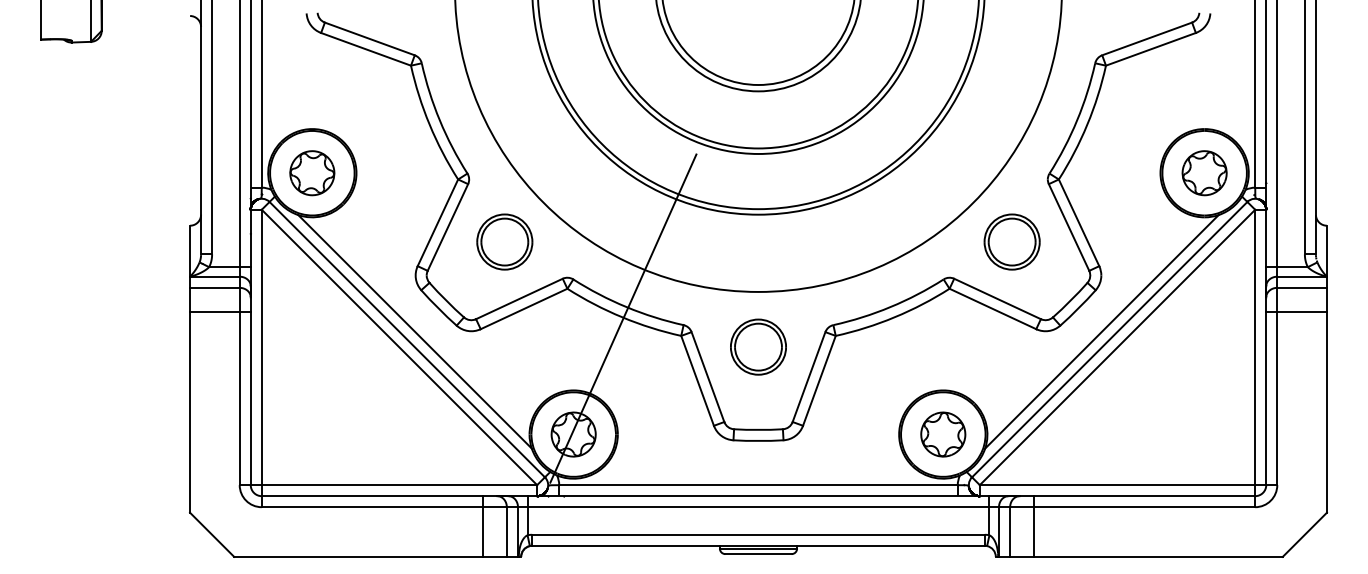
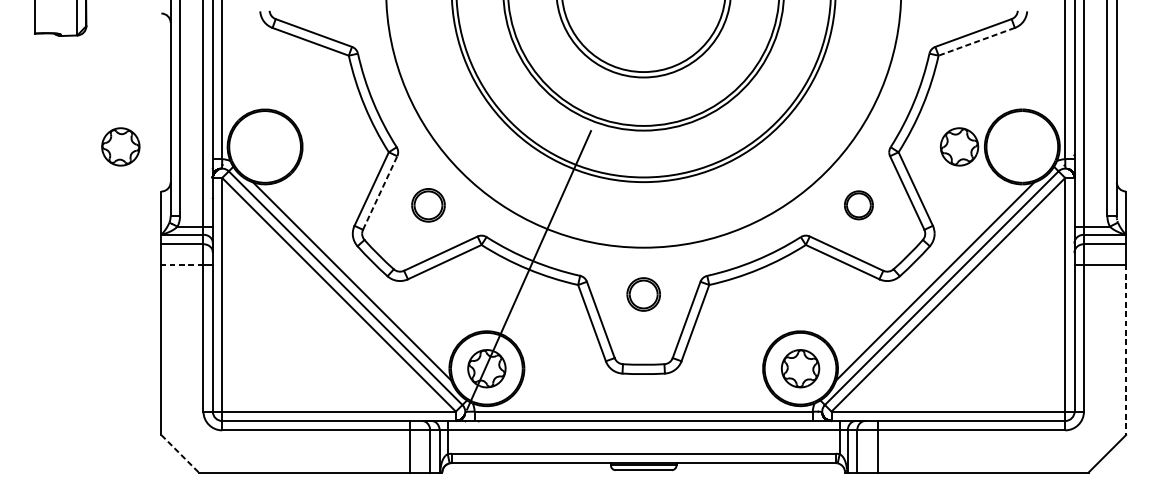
line: (1150, 49) -> (976, 41), solid -> dashed
part: (312, 173) -> (120, 147), moved
part: (1204, 173) -> (959, 147), moved
line: (447, 227) -> (379, 193), solid -> dashed
part: (504, 241) -> (428, 204), size x0.7
part: (1011, 241) -> (858, 204), size x0.6
line: (214, 311) -> (182, 264), solid -> dashed
part: (758, 346) -> (643, 293), size x0.7
line: (1326, 412) -> (1125, 349), solid -> dashed
line: (212, 535) -> (180, 454), solid -> dashed

